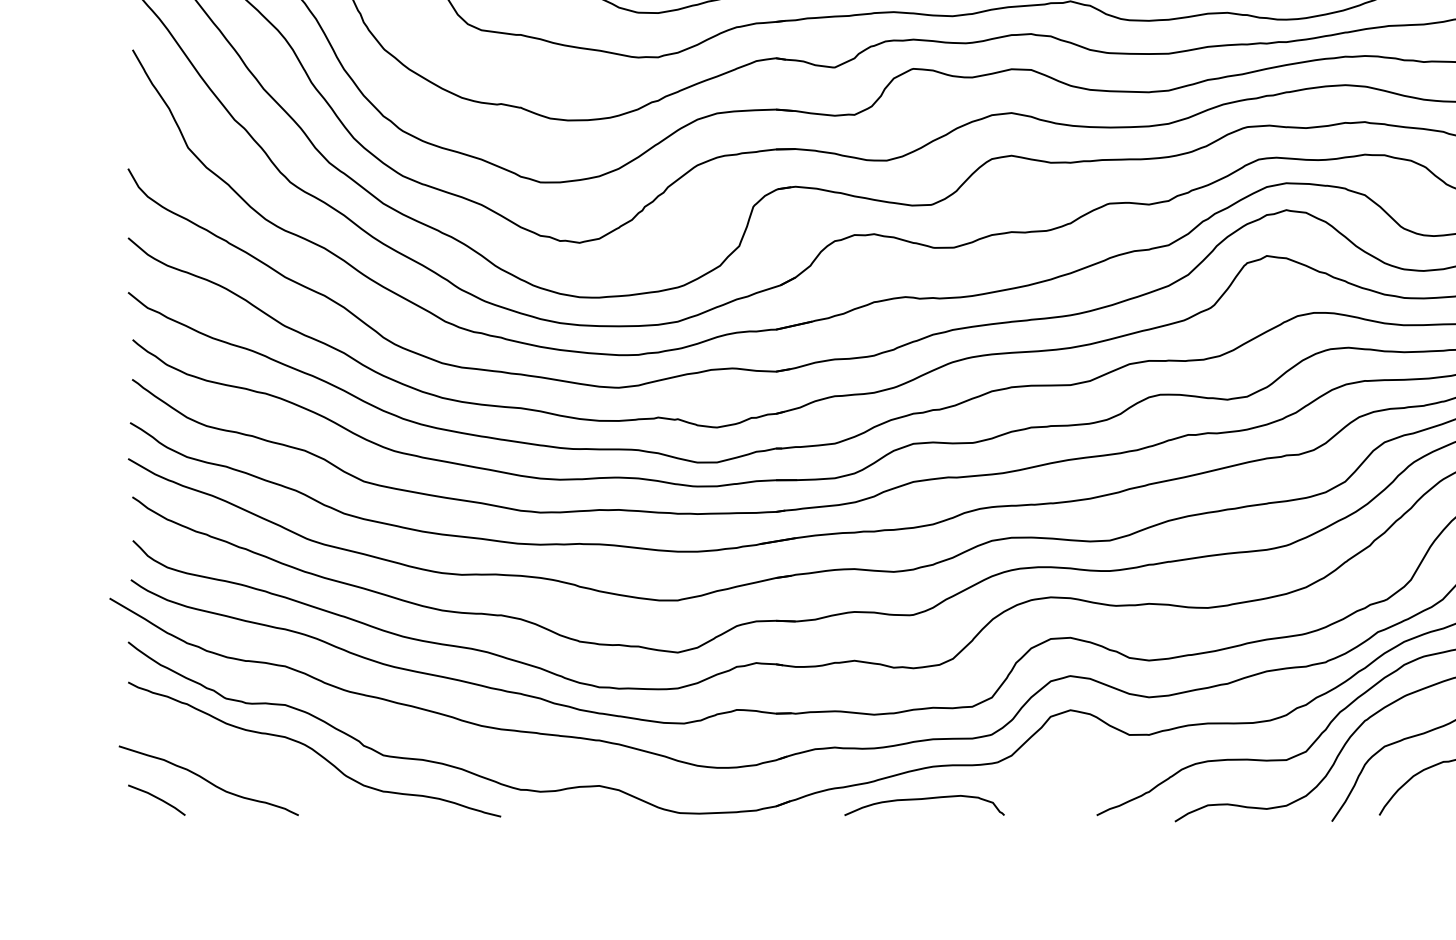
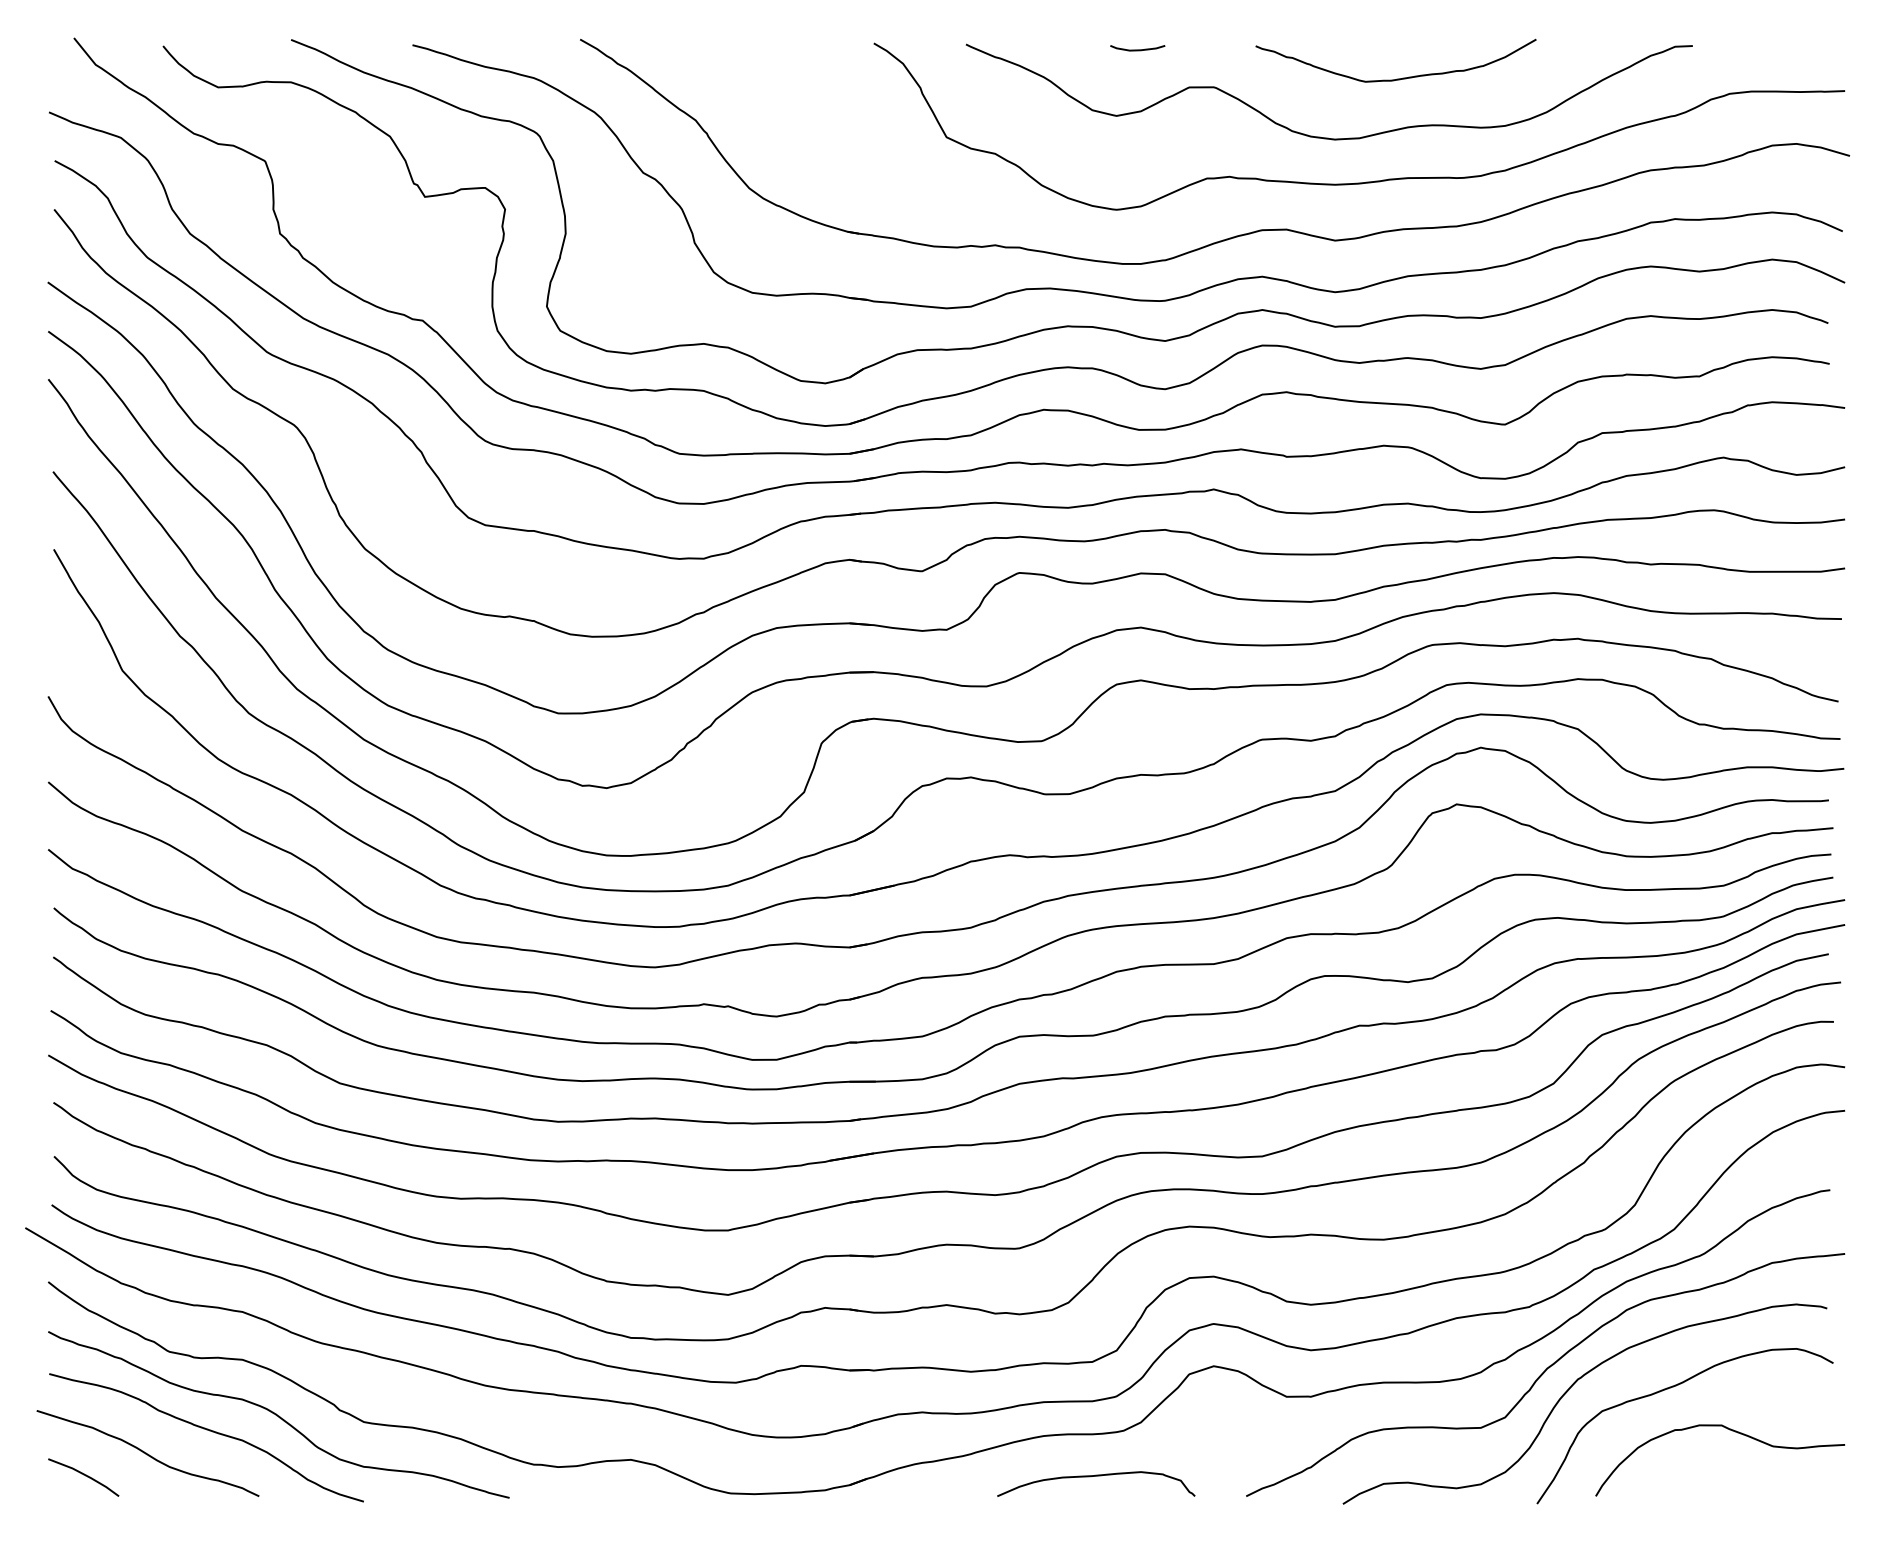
curve: (258, 763) -> (209, 1431), added
curve: (924, 799) -> (1096, 1476), moved

